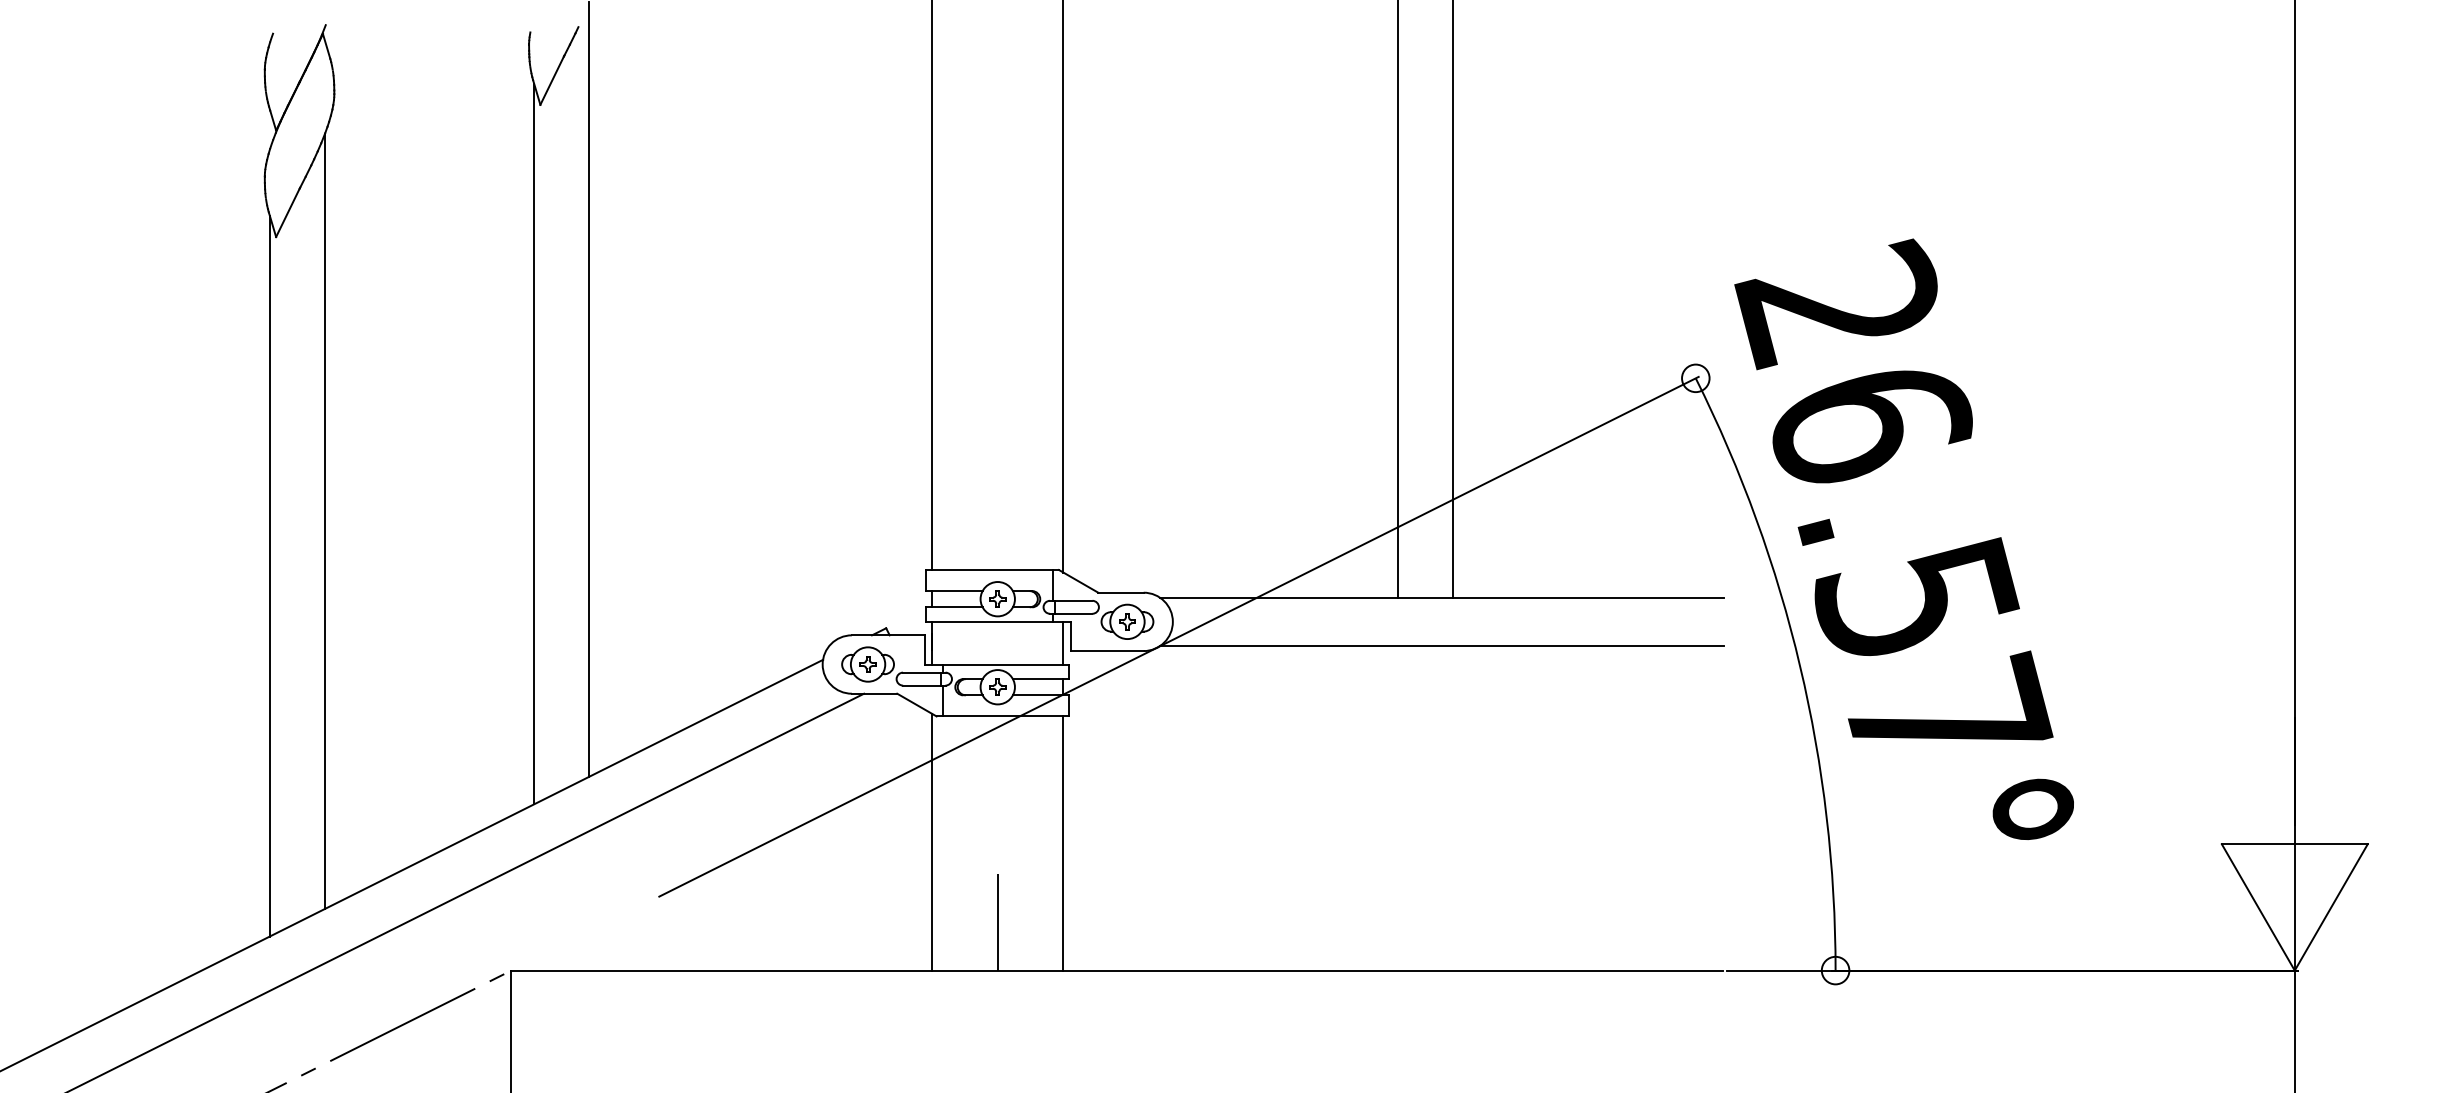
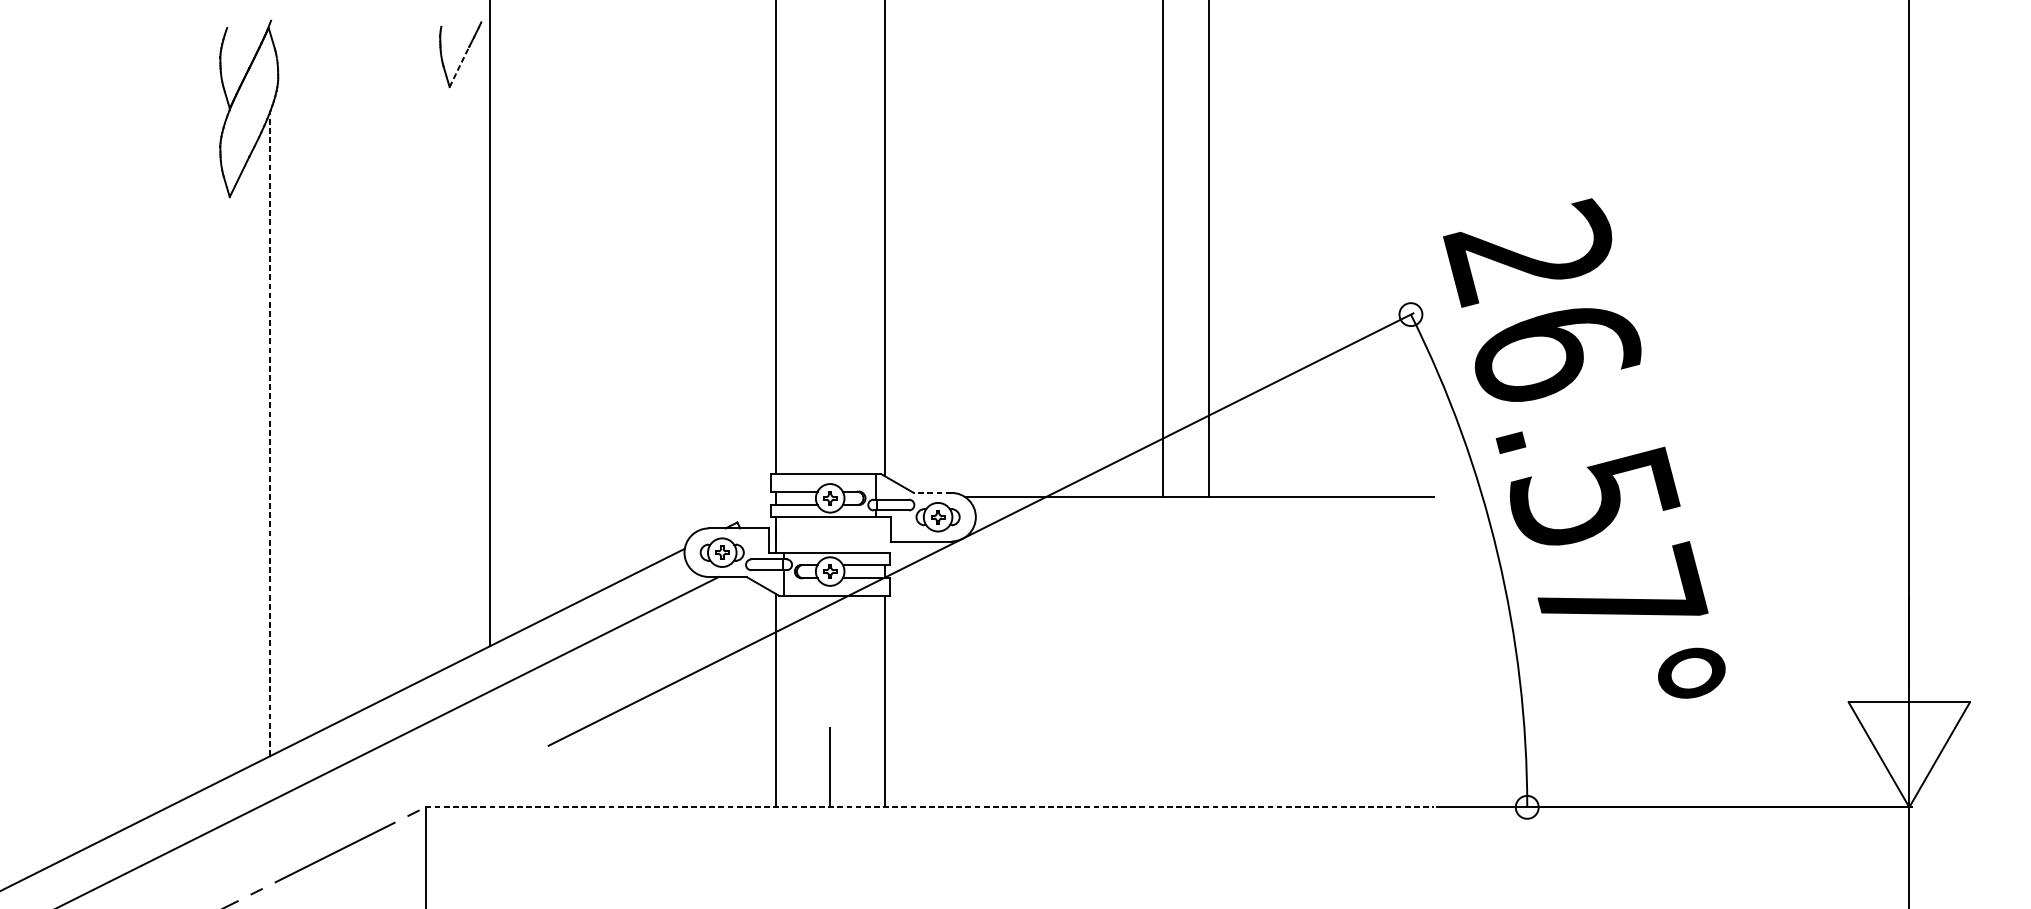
line: (552, 80) -> (459, 66), solid -> dashed
line: (534, 443) -> (444, 368), removed
line: (324, 521) -> (270, 433), solid -> dashed
line: (269, 575) -> (224, 478), removed
line: (1120, 592) -> (932, 492), solid -> dashed
line: (1063, 642) -> (884, 534), removed
line: (1441, 646) -> (1199, 537), removed
line: (1117, 970) -> (929, 807), solid -> dashed

